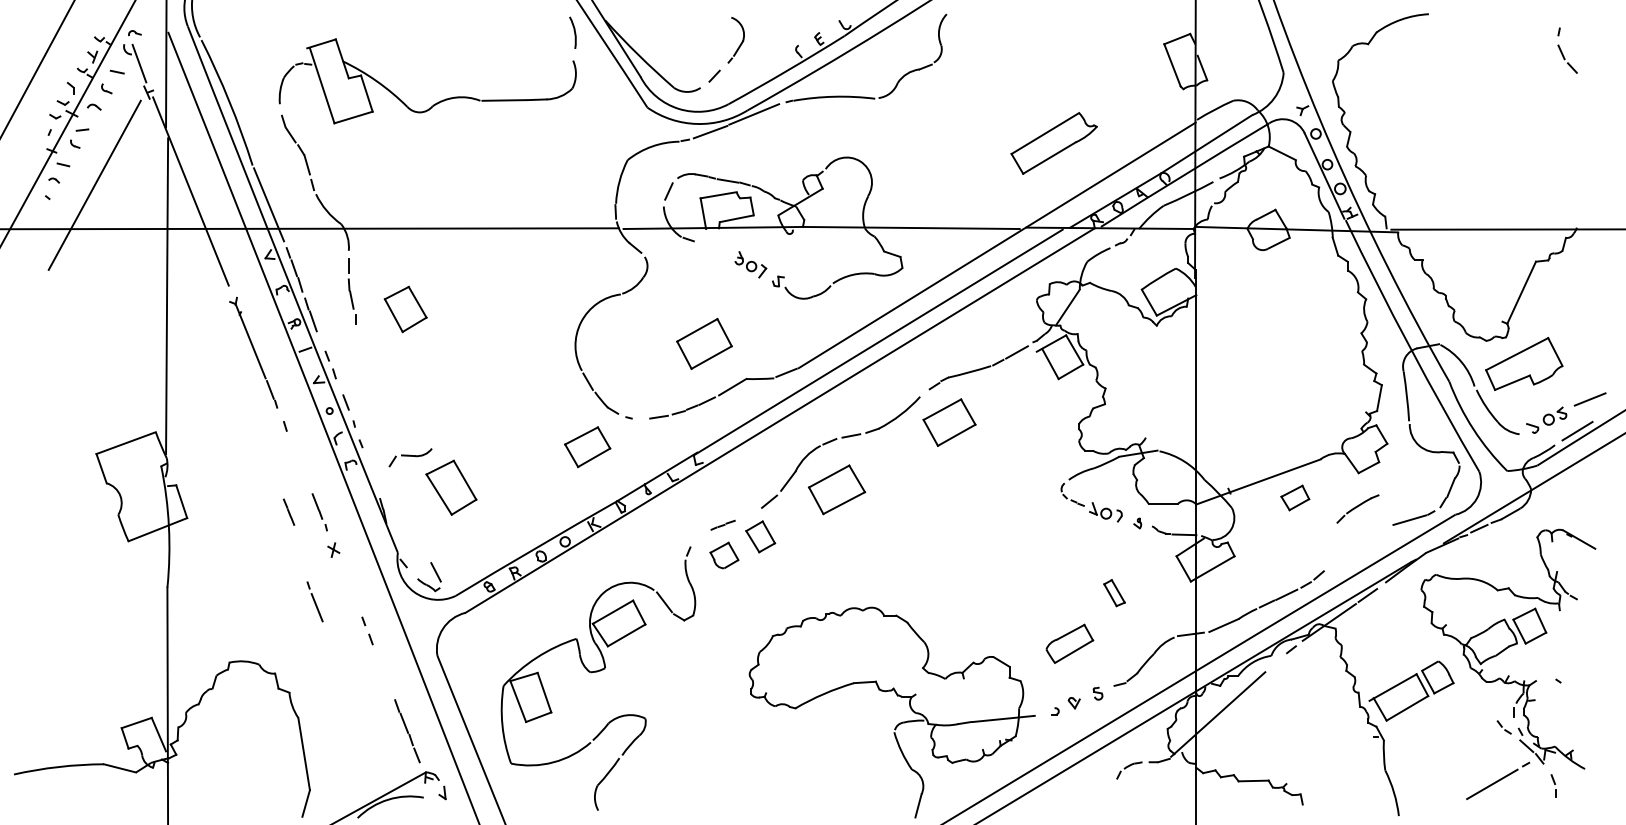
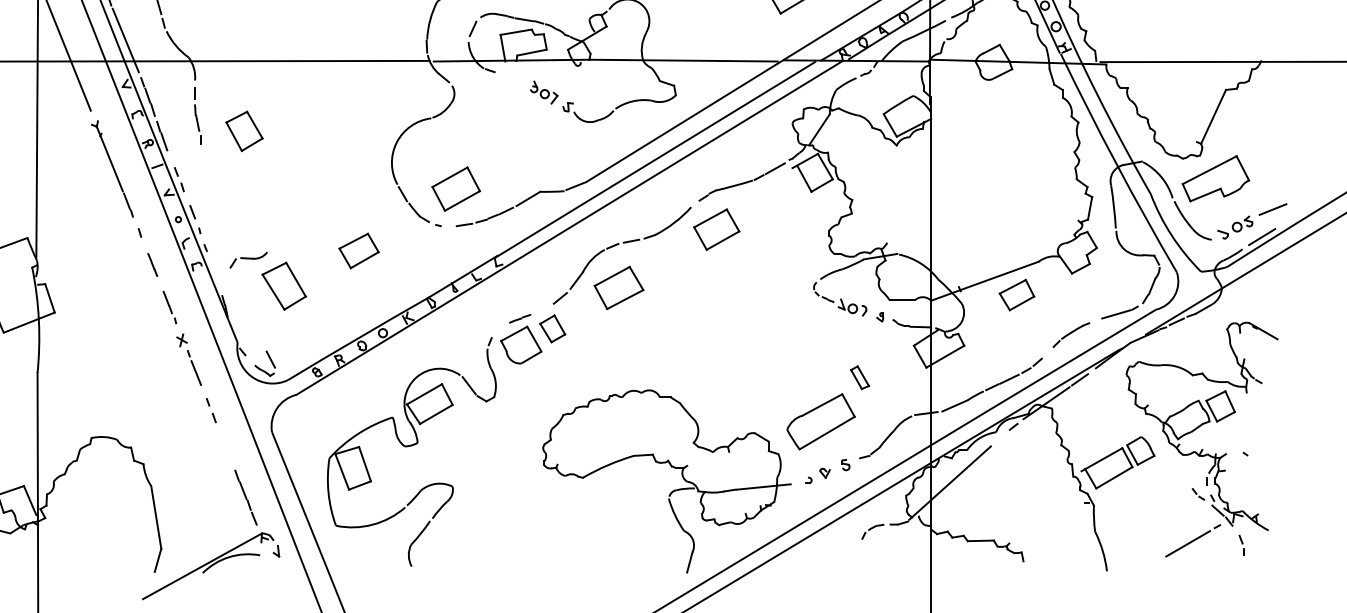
part: (704, 343) -> (456, 188), moved
part: (587, 447) -> (358, 251), moved
part: (1295, 497) -> (1017, 294), size x1.43
part: (1357, 508) -> (1071, 334), moved
line: (288, 511) -> (152, 264), moved
part: (724, 555) -> (521, 345), size x1.67
line: (314, 601) -> (193, 367), moved
part: (1069, 643) -> (820, 421), size x1.67

